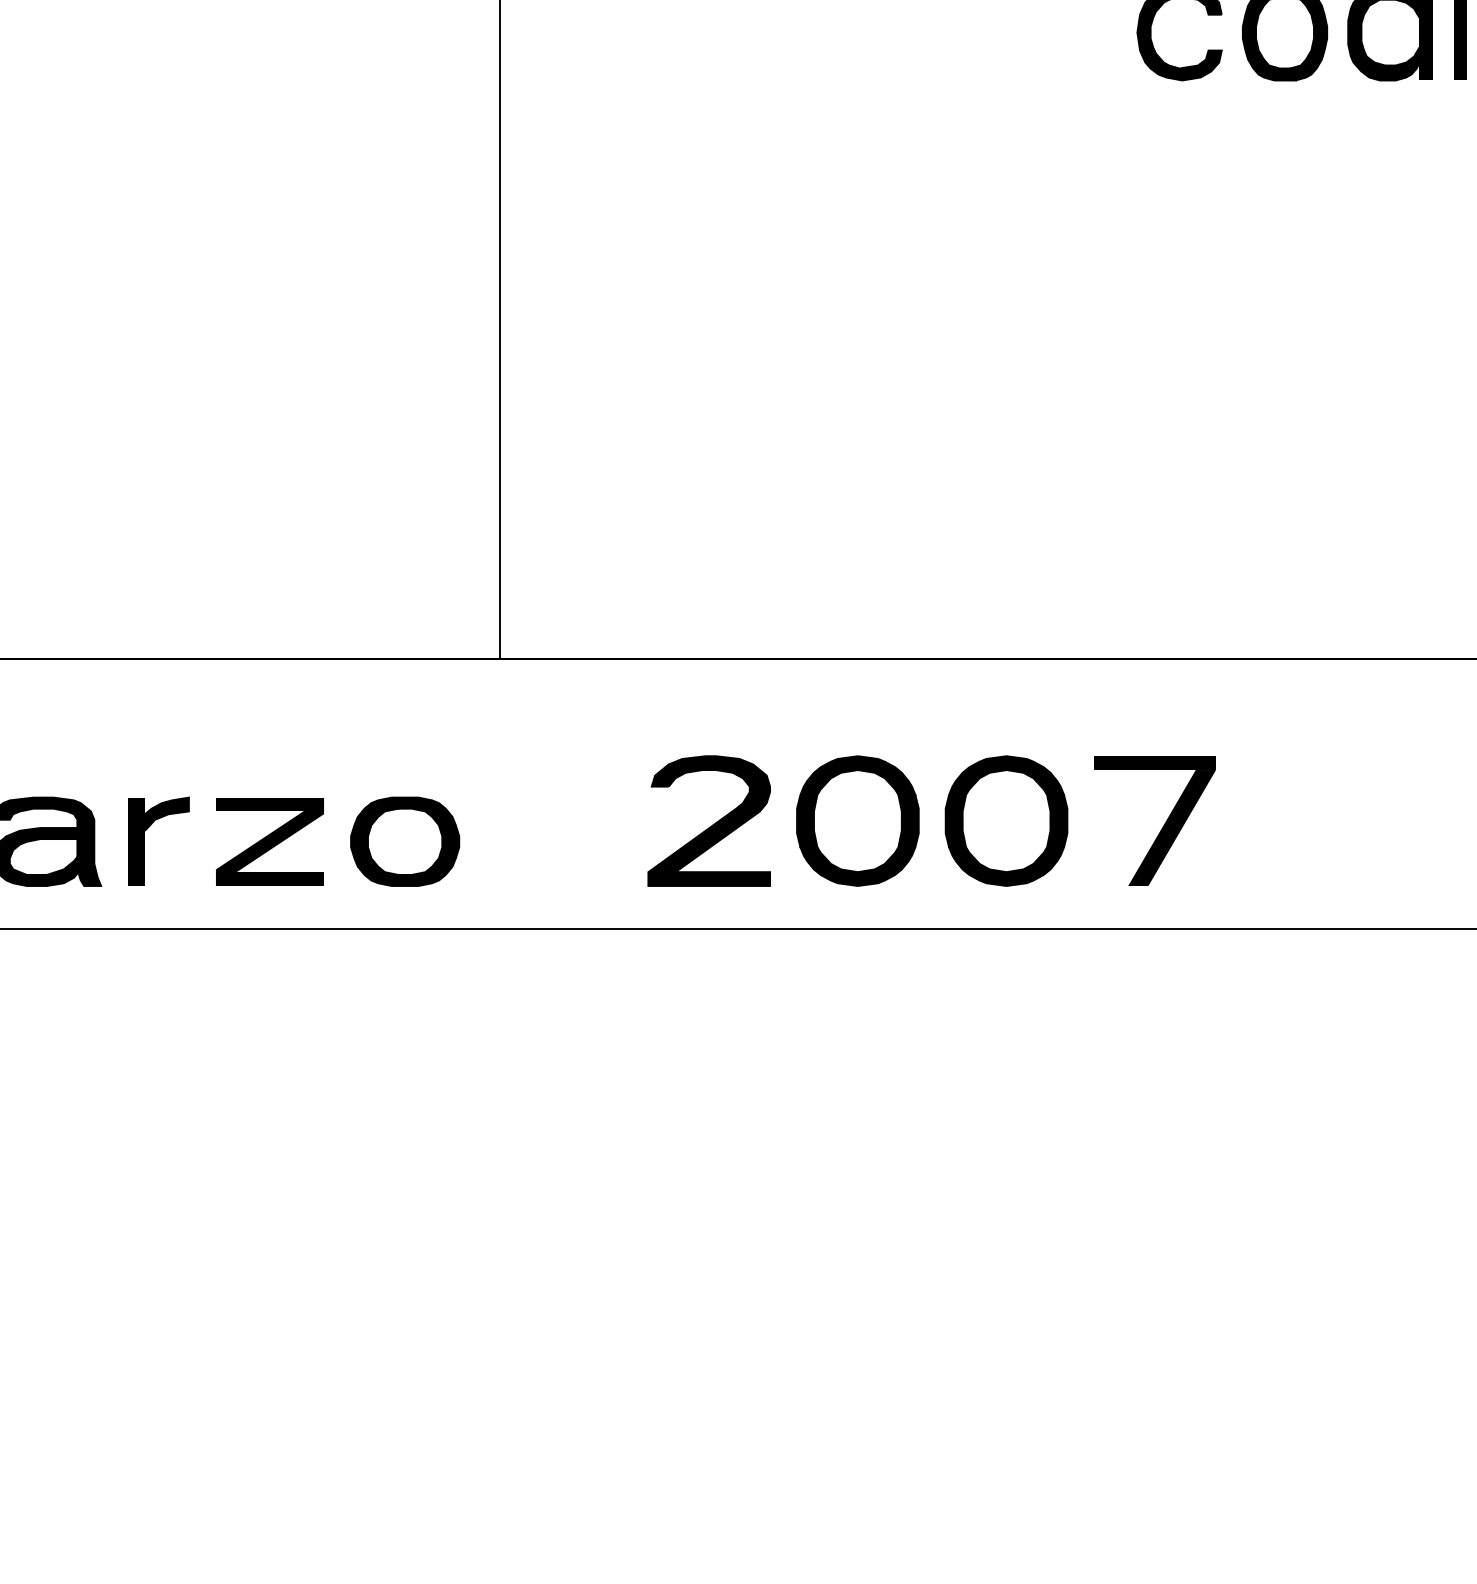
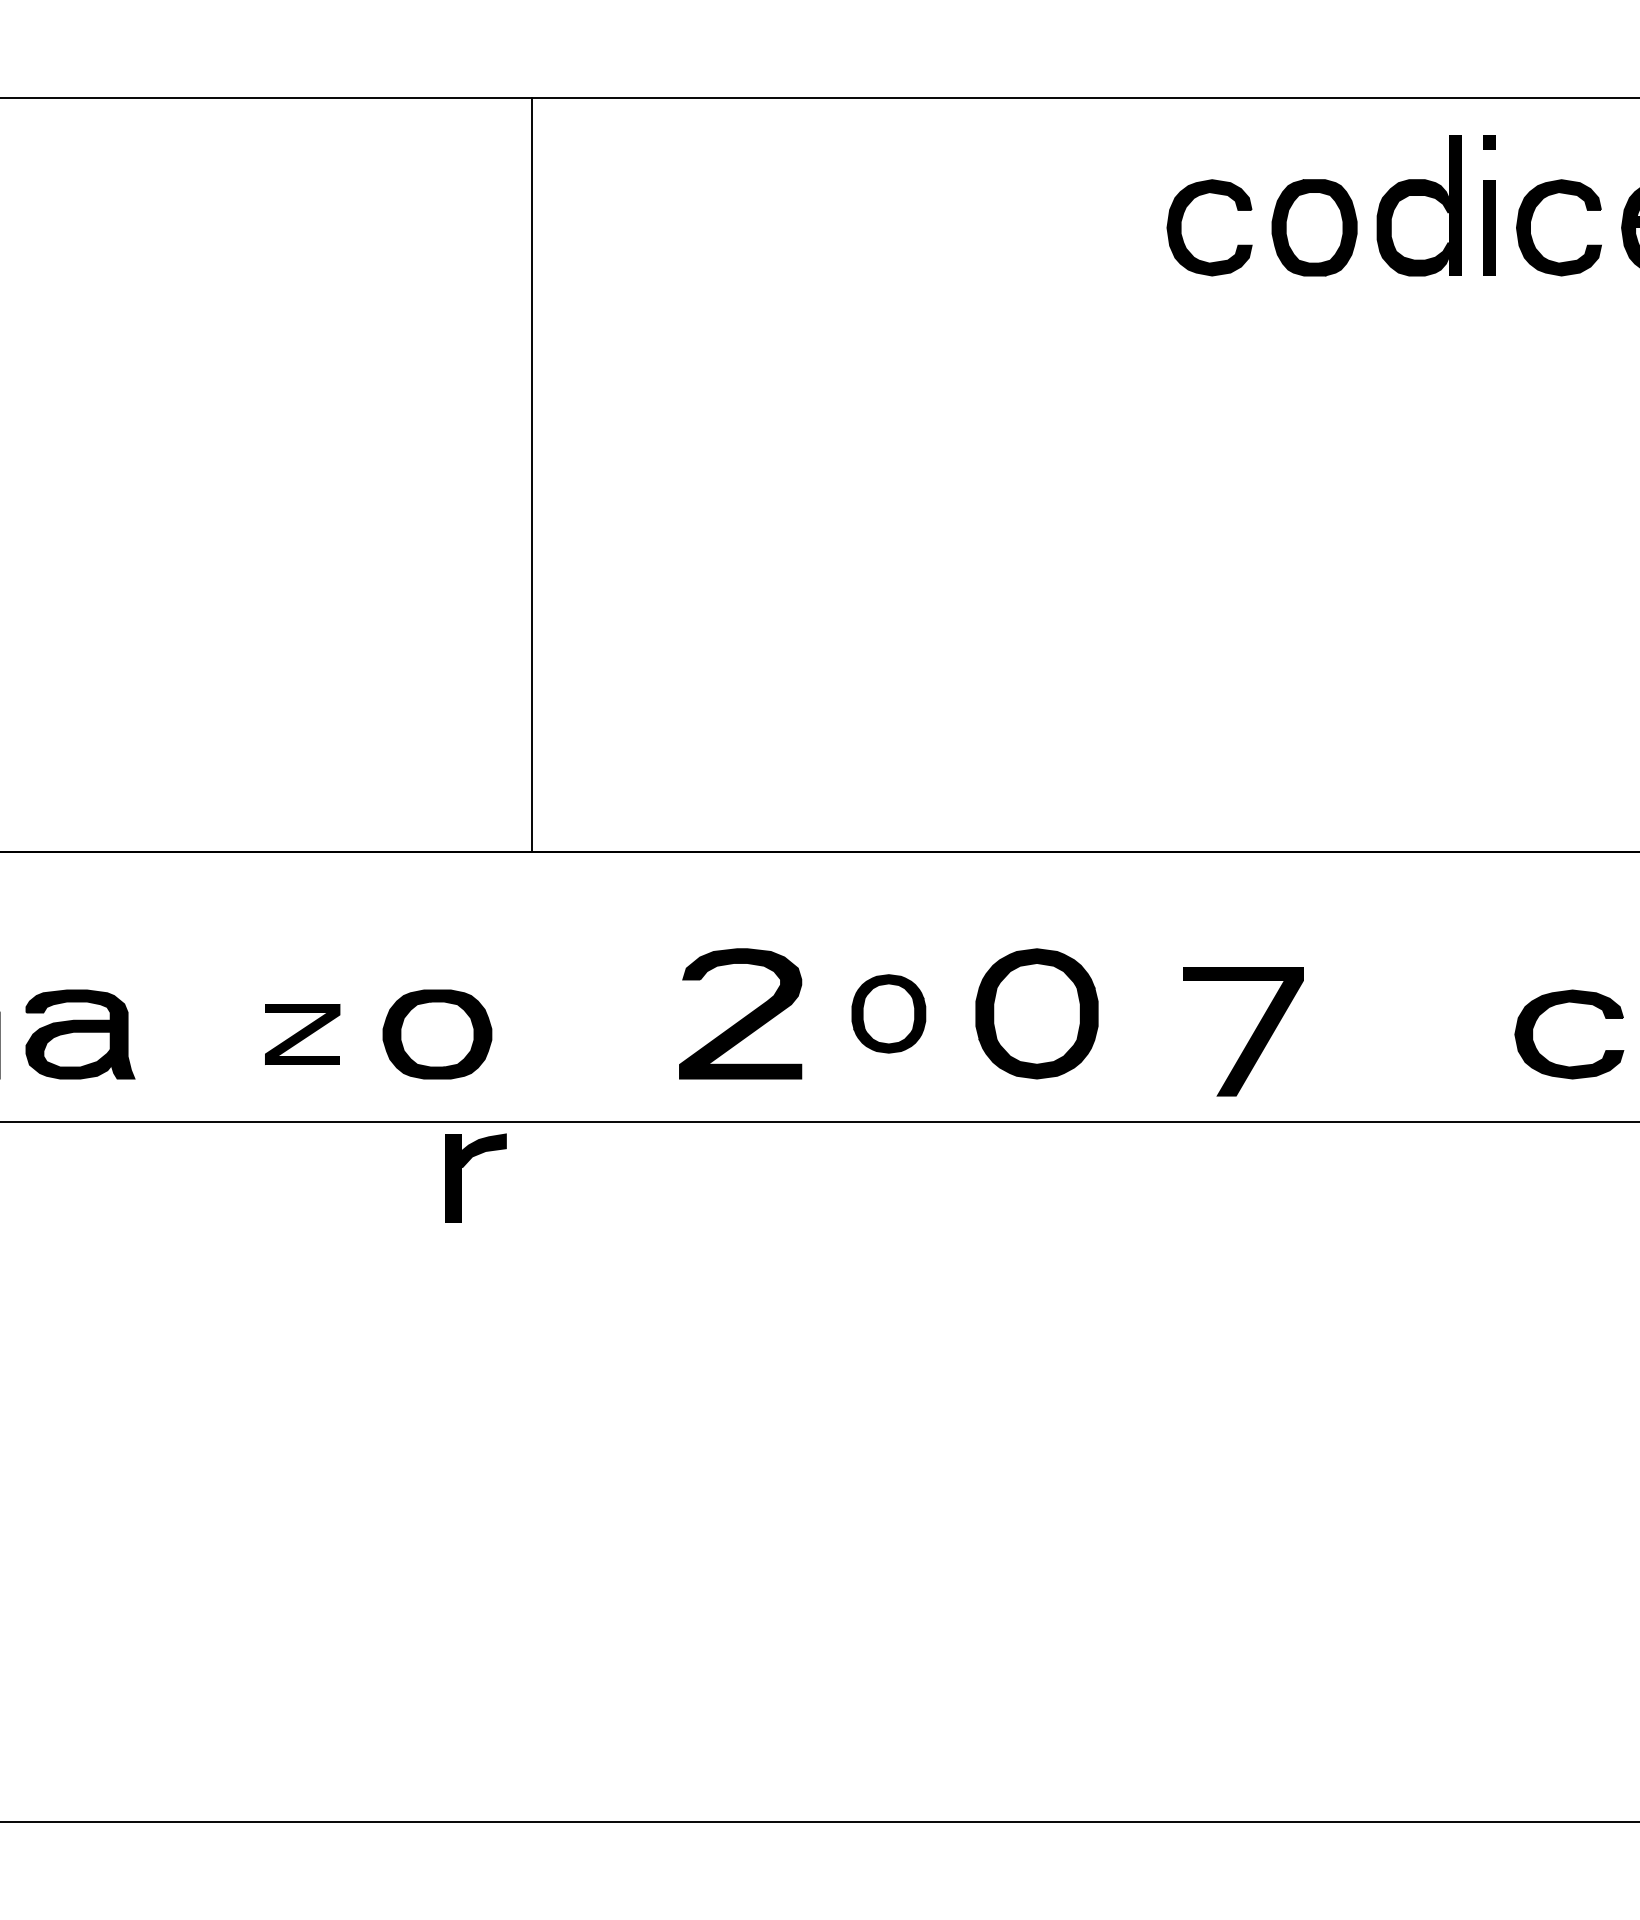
part: (857, 820) -> (888, 1013), size x0.6
part: (1163, 824) -> (1251, 1035), moved
part: (144, 840) -> (461, 1177), moved
part: (269, 841) -> (302, 1034), size x0.7

